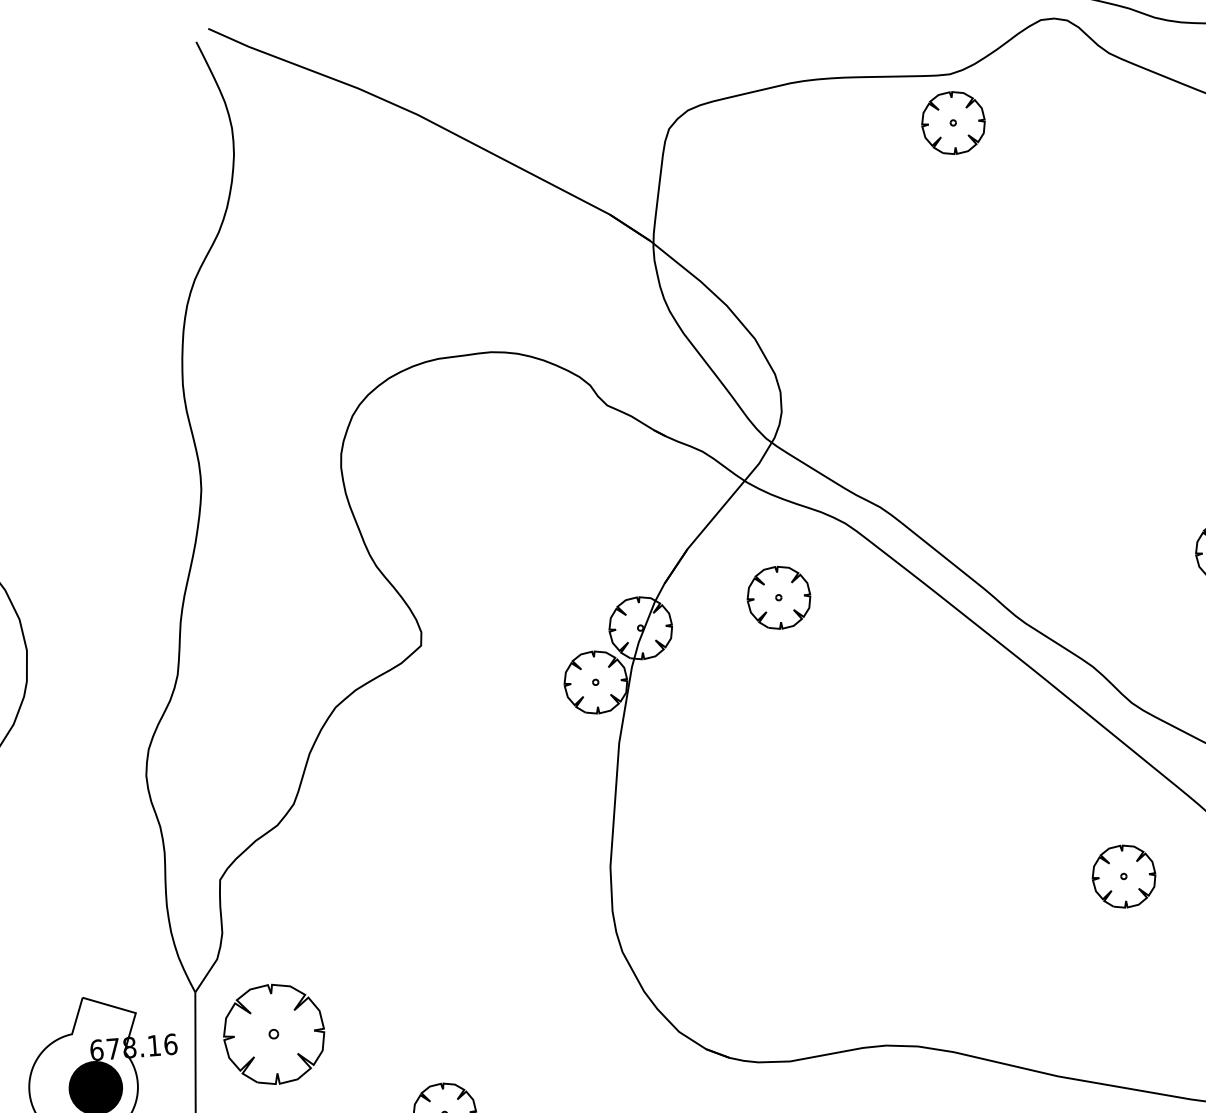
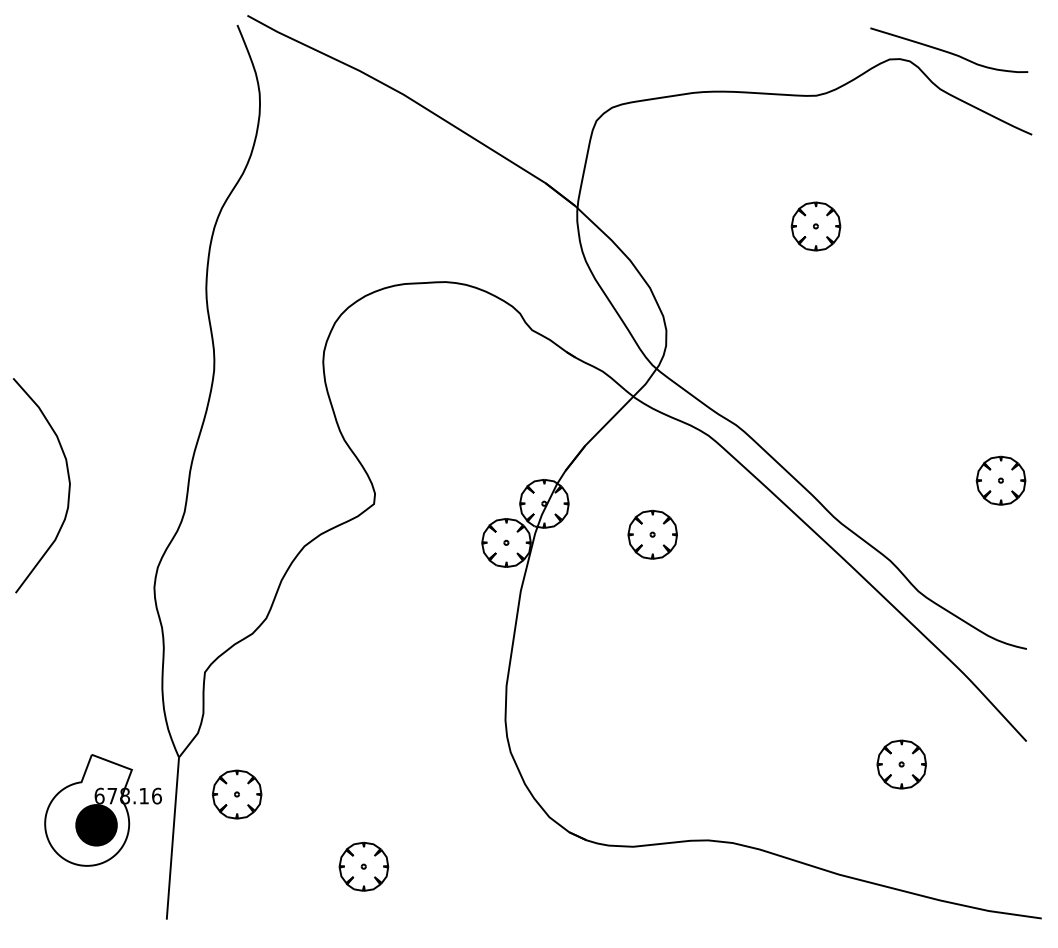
part: (952, 123) -> (815, 226), moved
part: (778, 597) -> (652, 534), moved
part: (1123, 876) -> (901, 764), moved
part: (273, 1034) -> (236, 794), size x0.62

